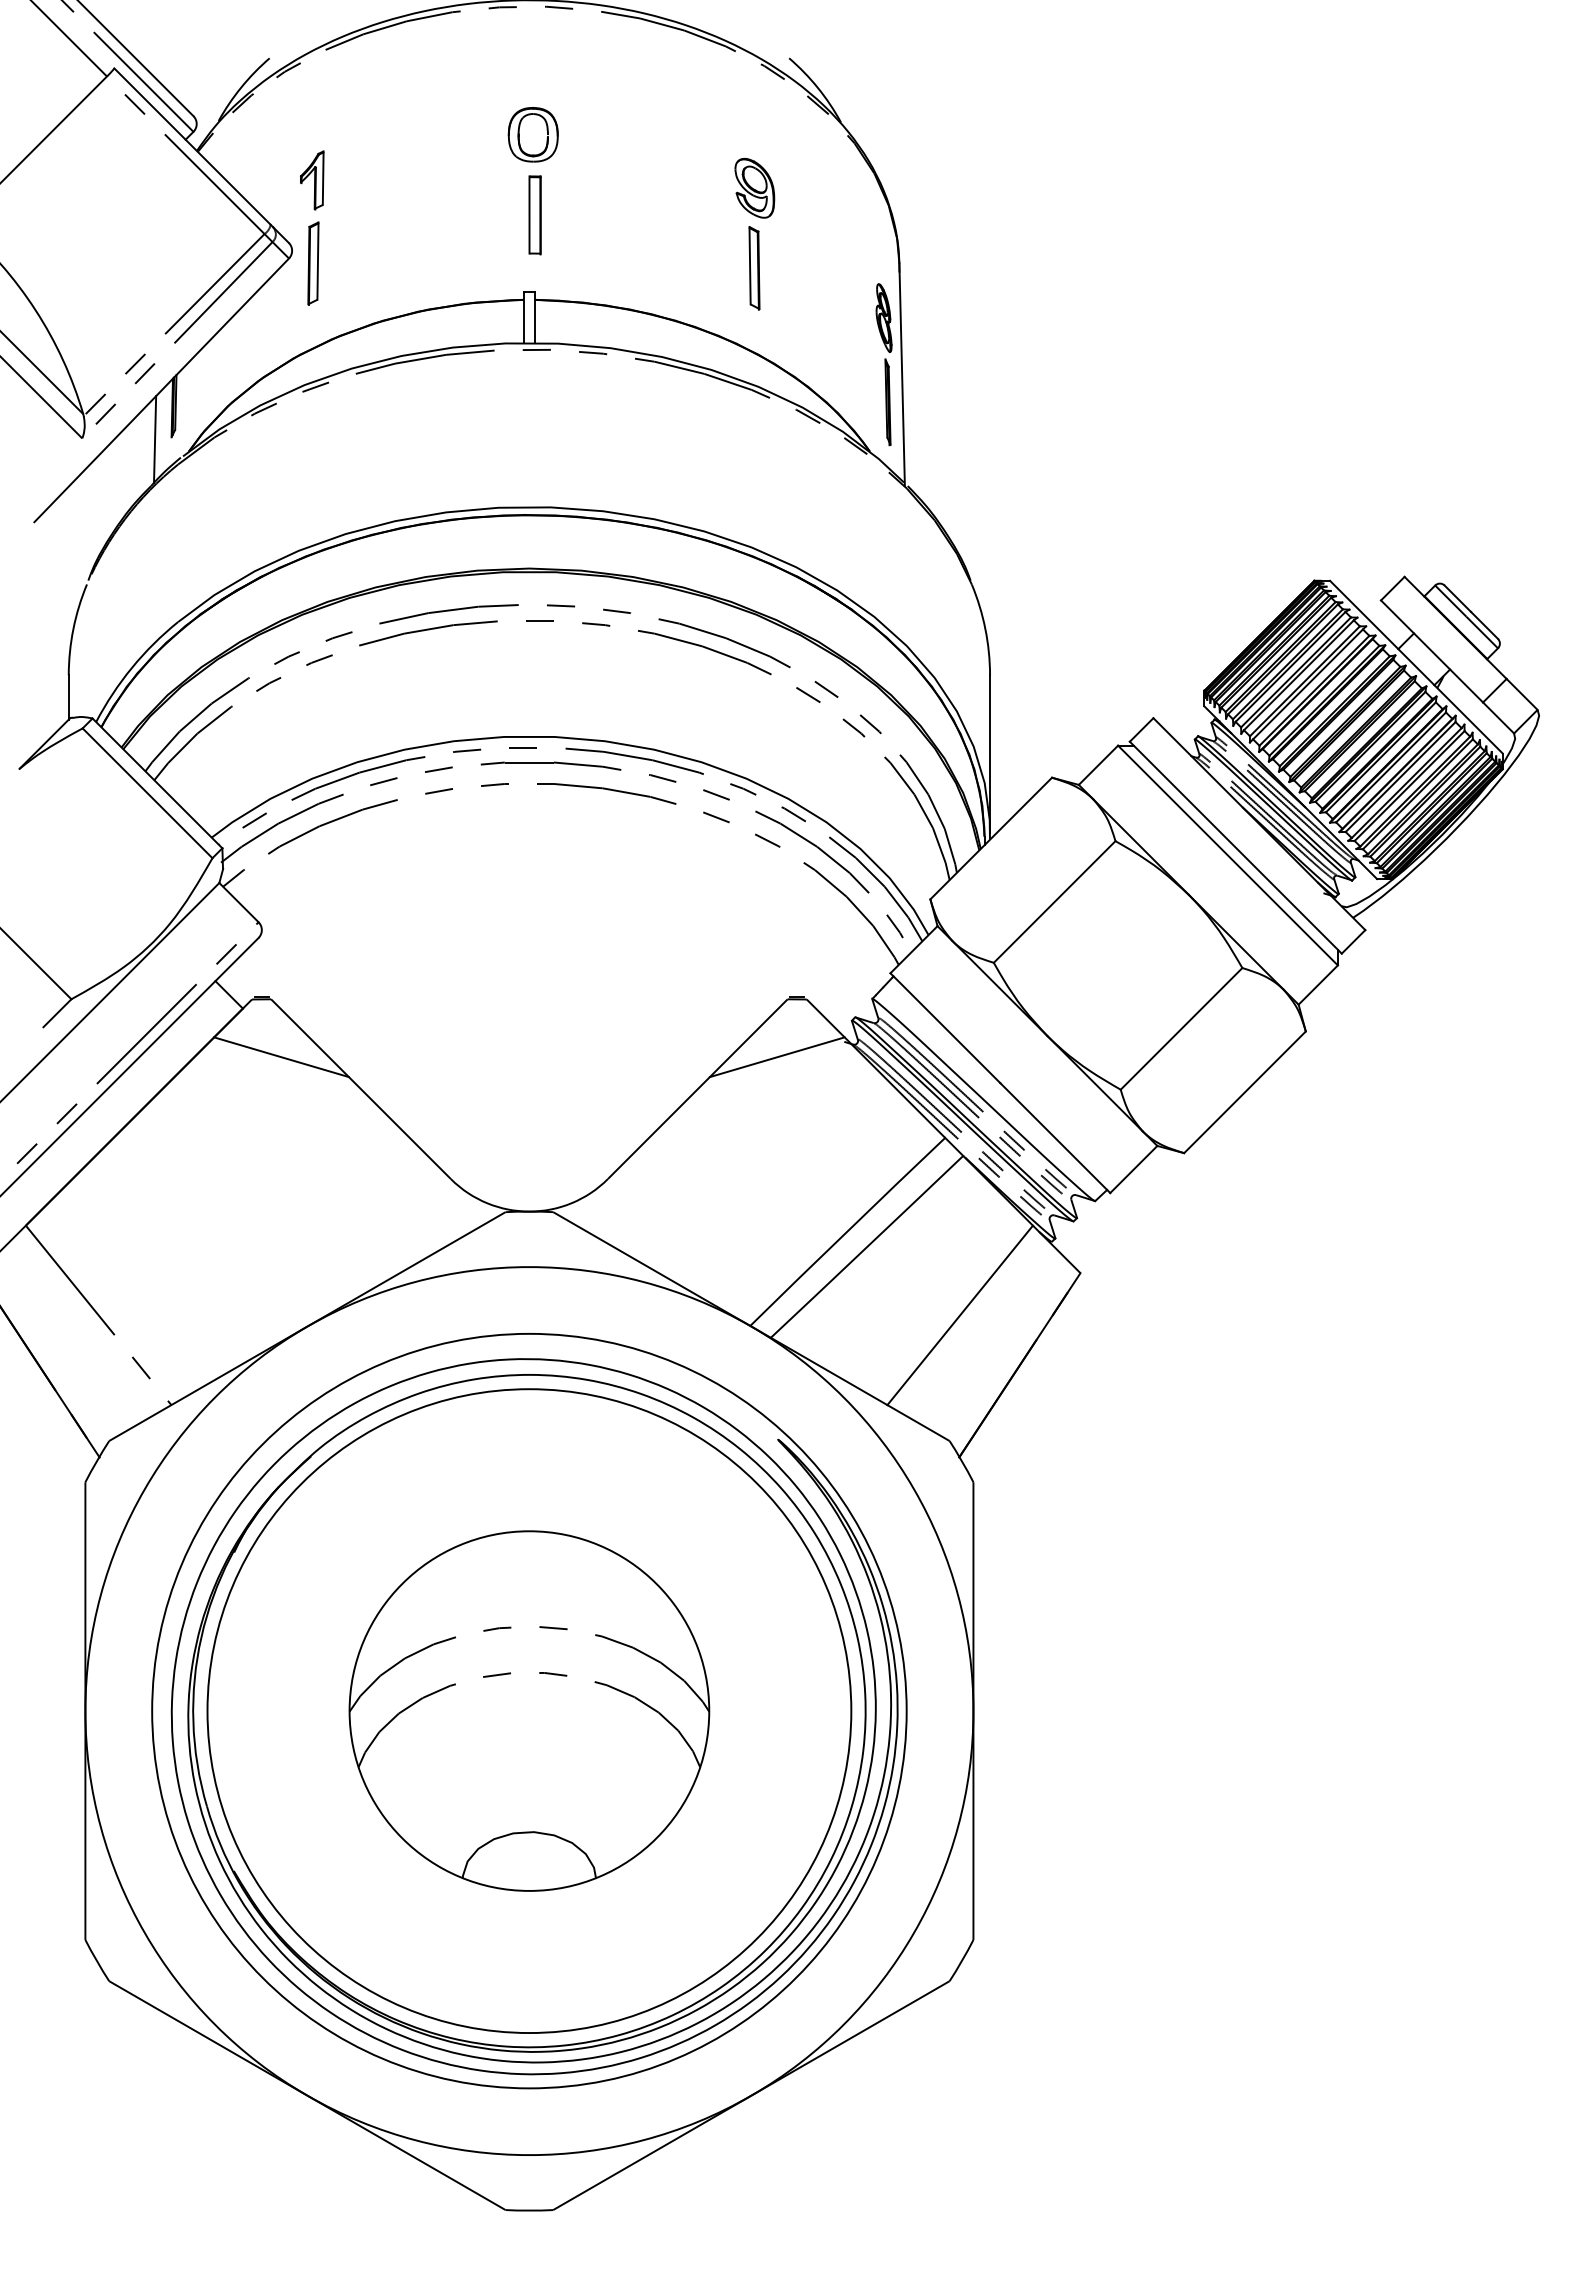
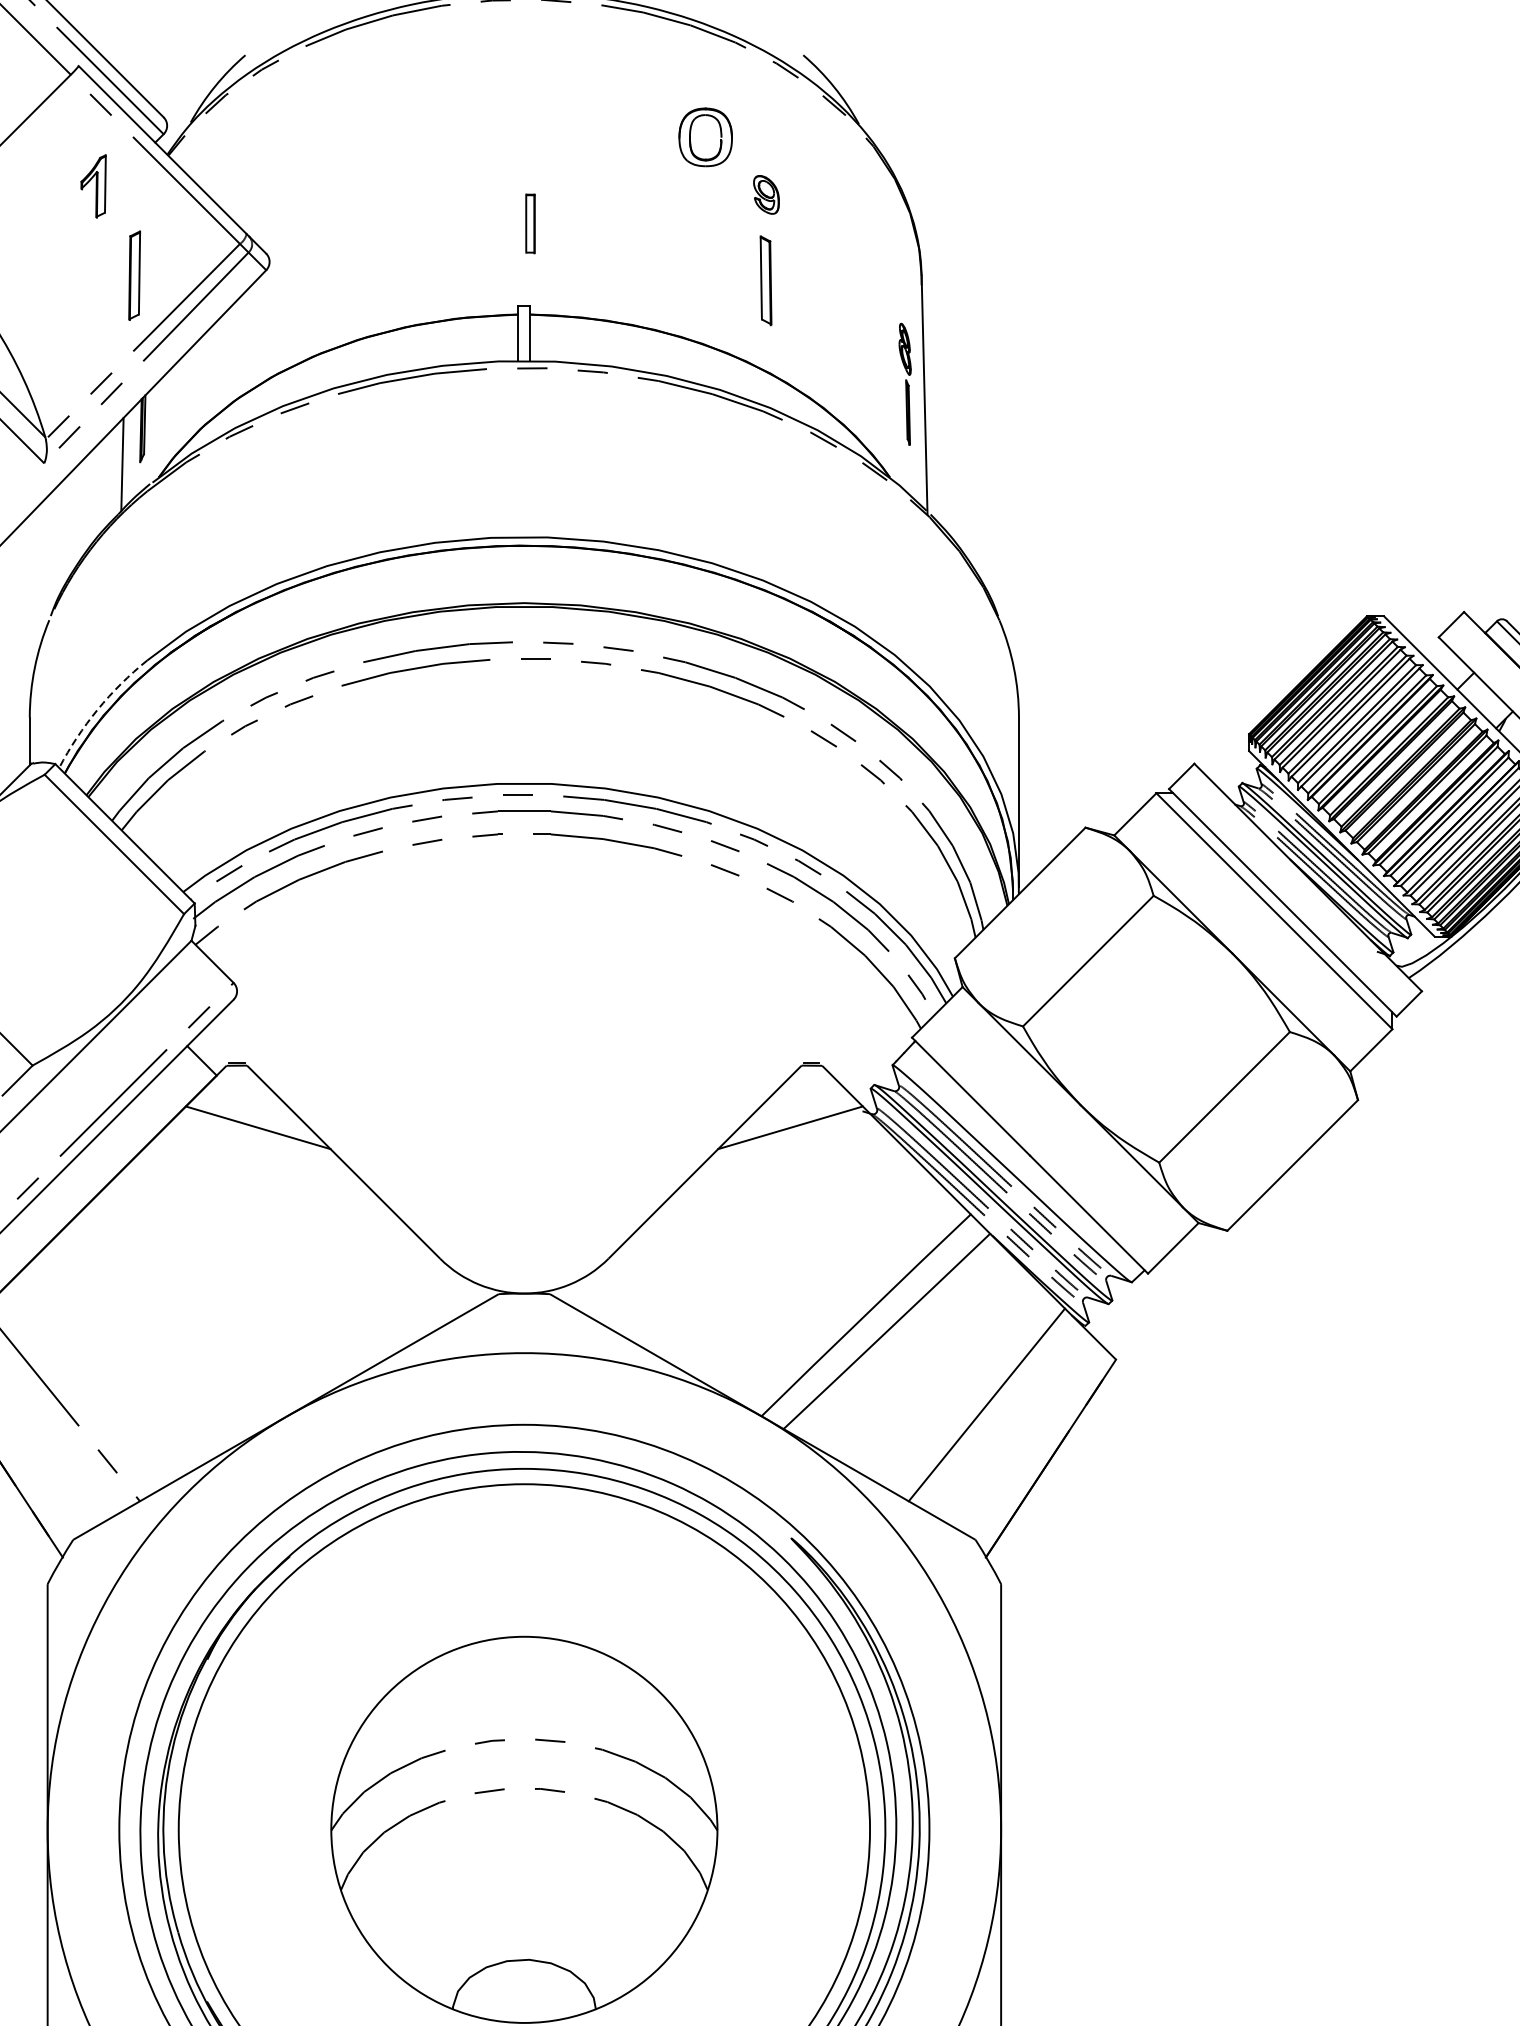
part: (532, 134) -> (704, 137), moved
part: (311, 180) -> (92, 186), moved
part: (754, 188) -> (766, 195), size x0.6
part: (534, 215) -> (529, 224), size x0.7
part: (313, 263) -> (134, 275), moved
part: (883, 364) -> (904, 384), size x0.7
arc: (132, 667) -> (98, 709), solid -> dashed

